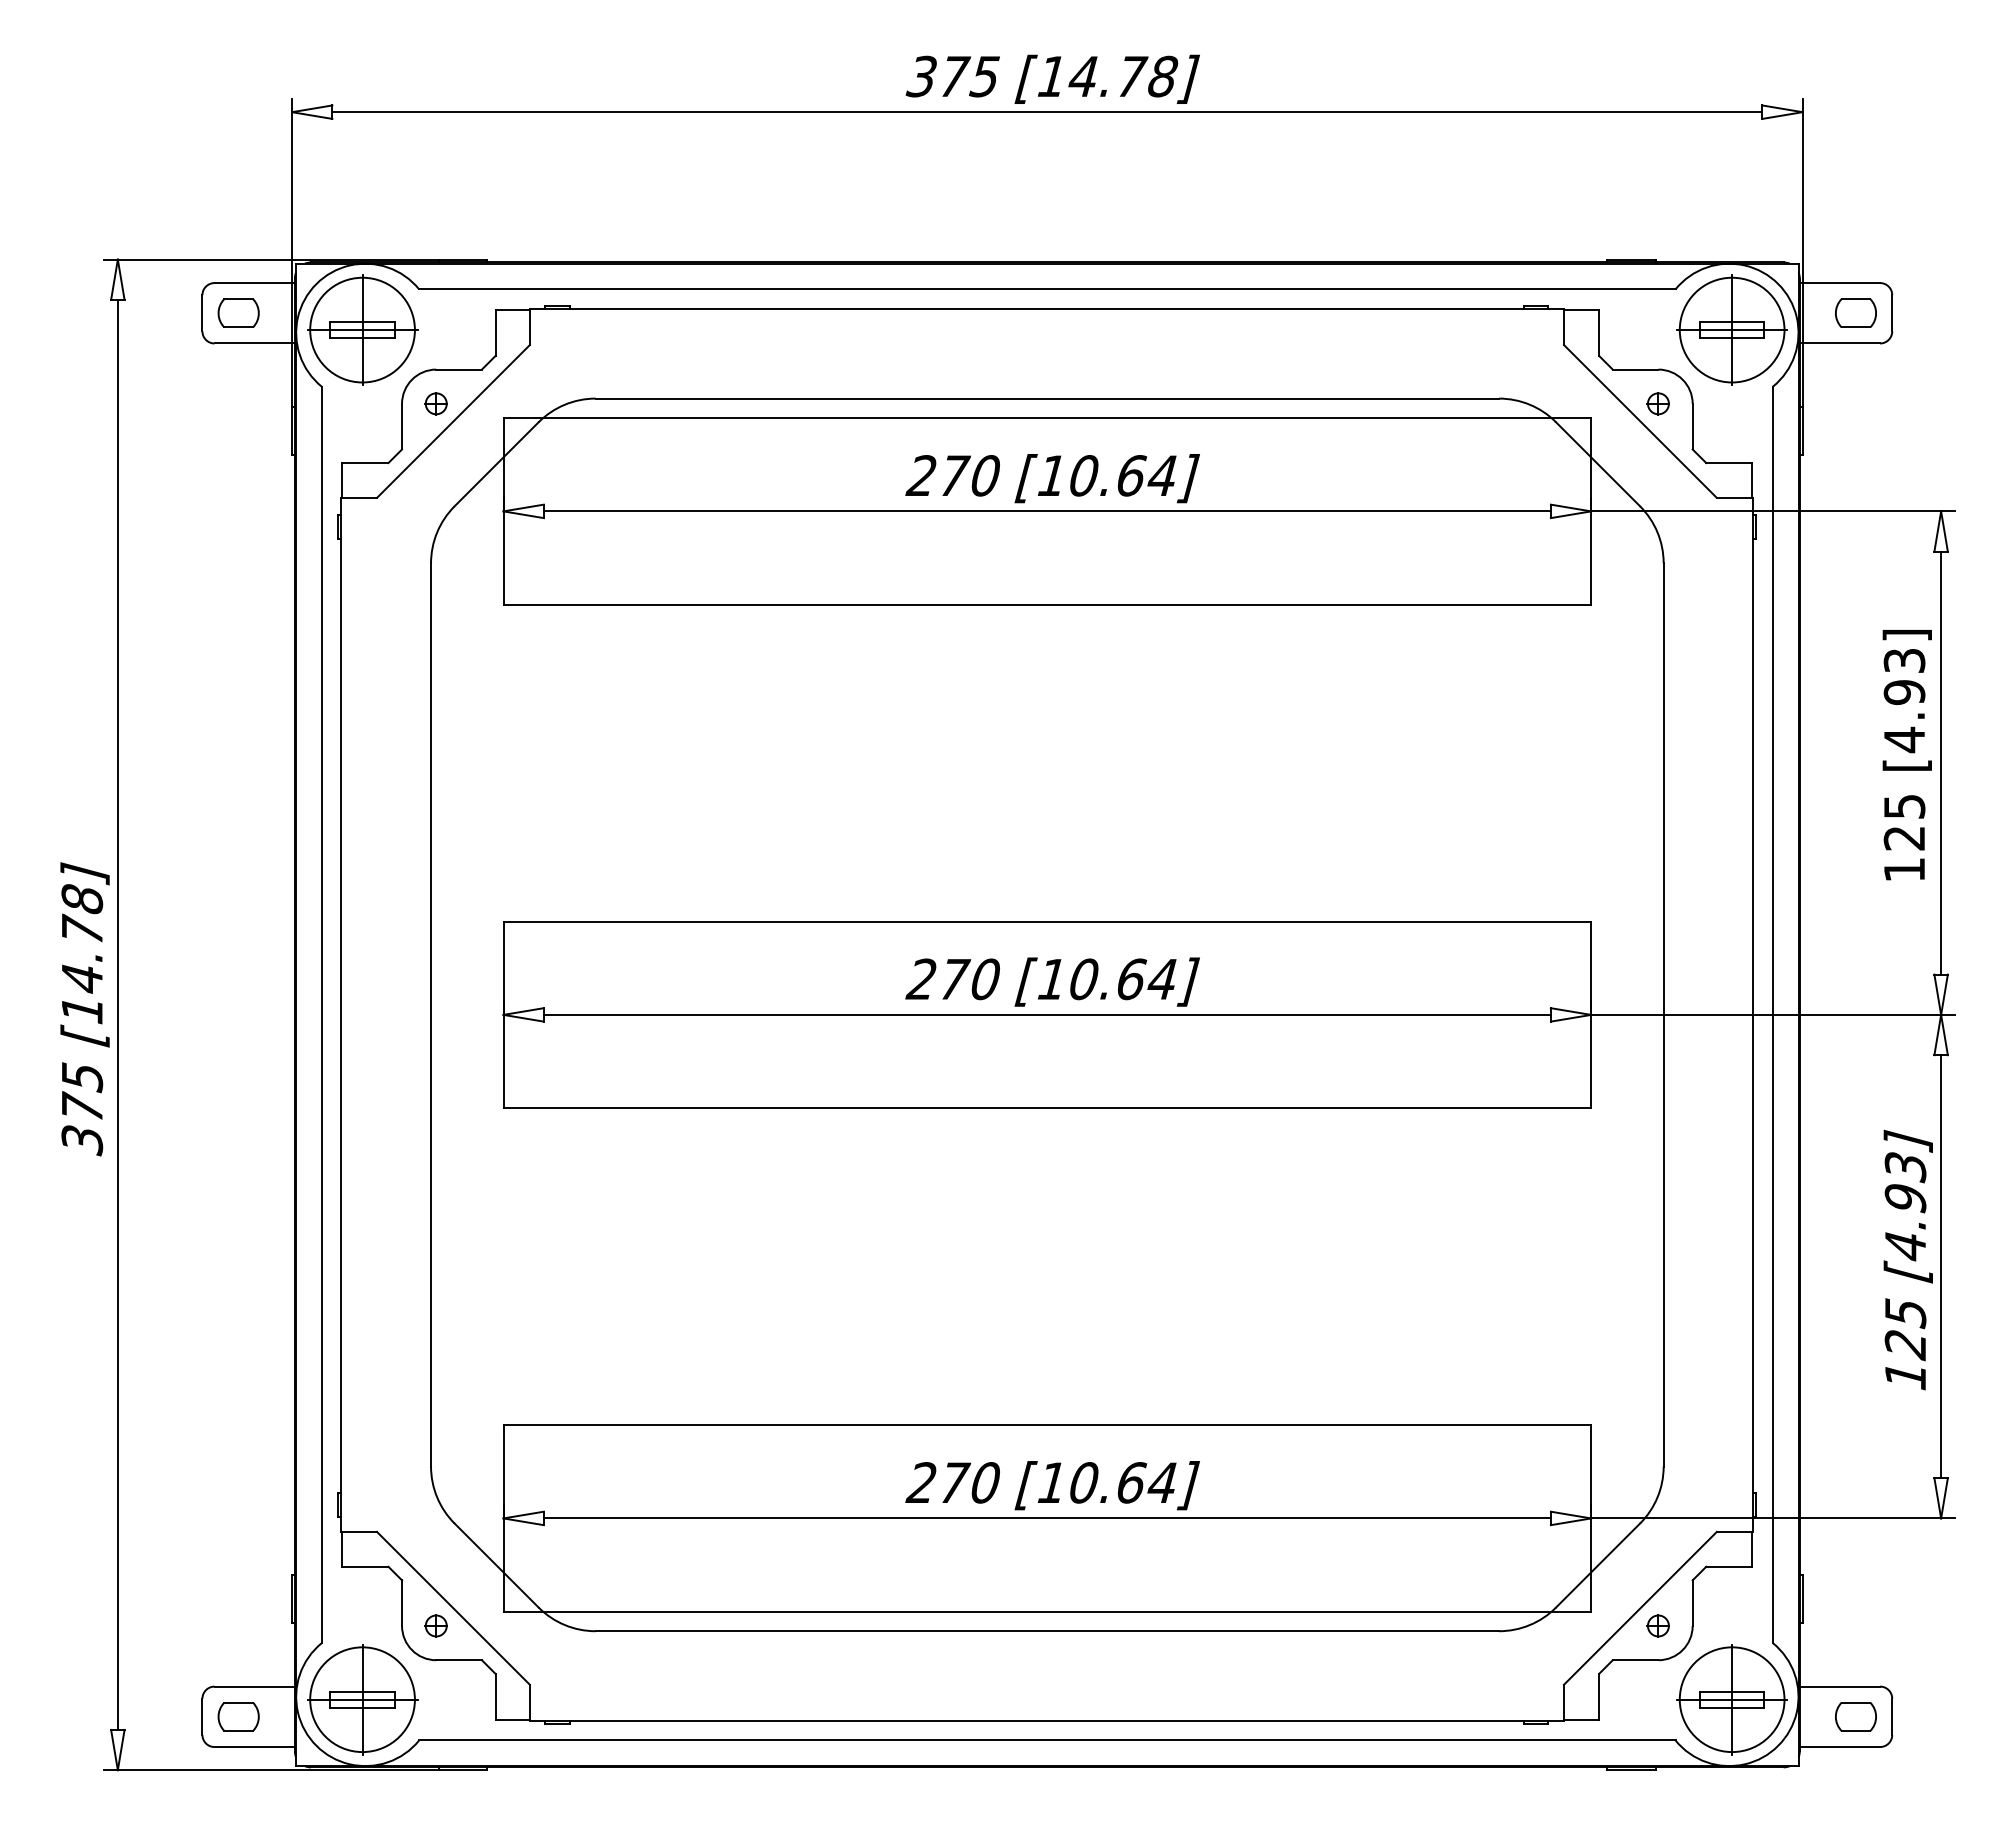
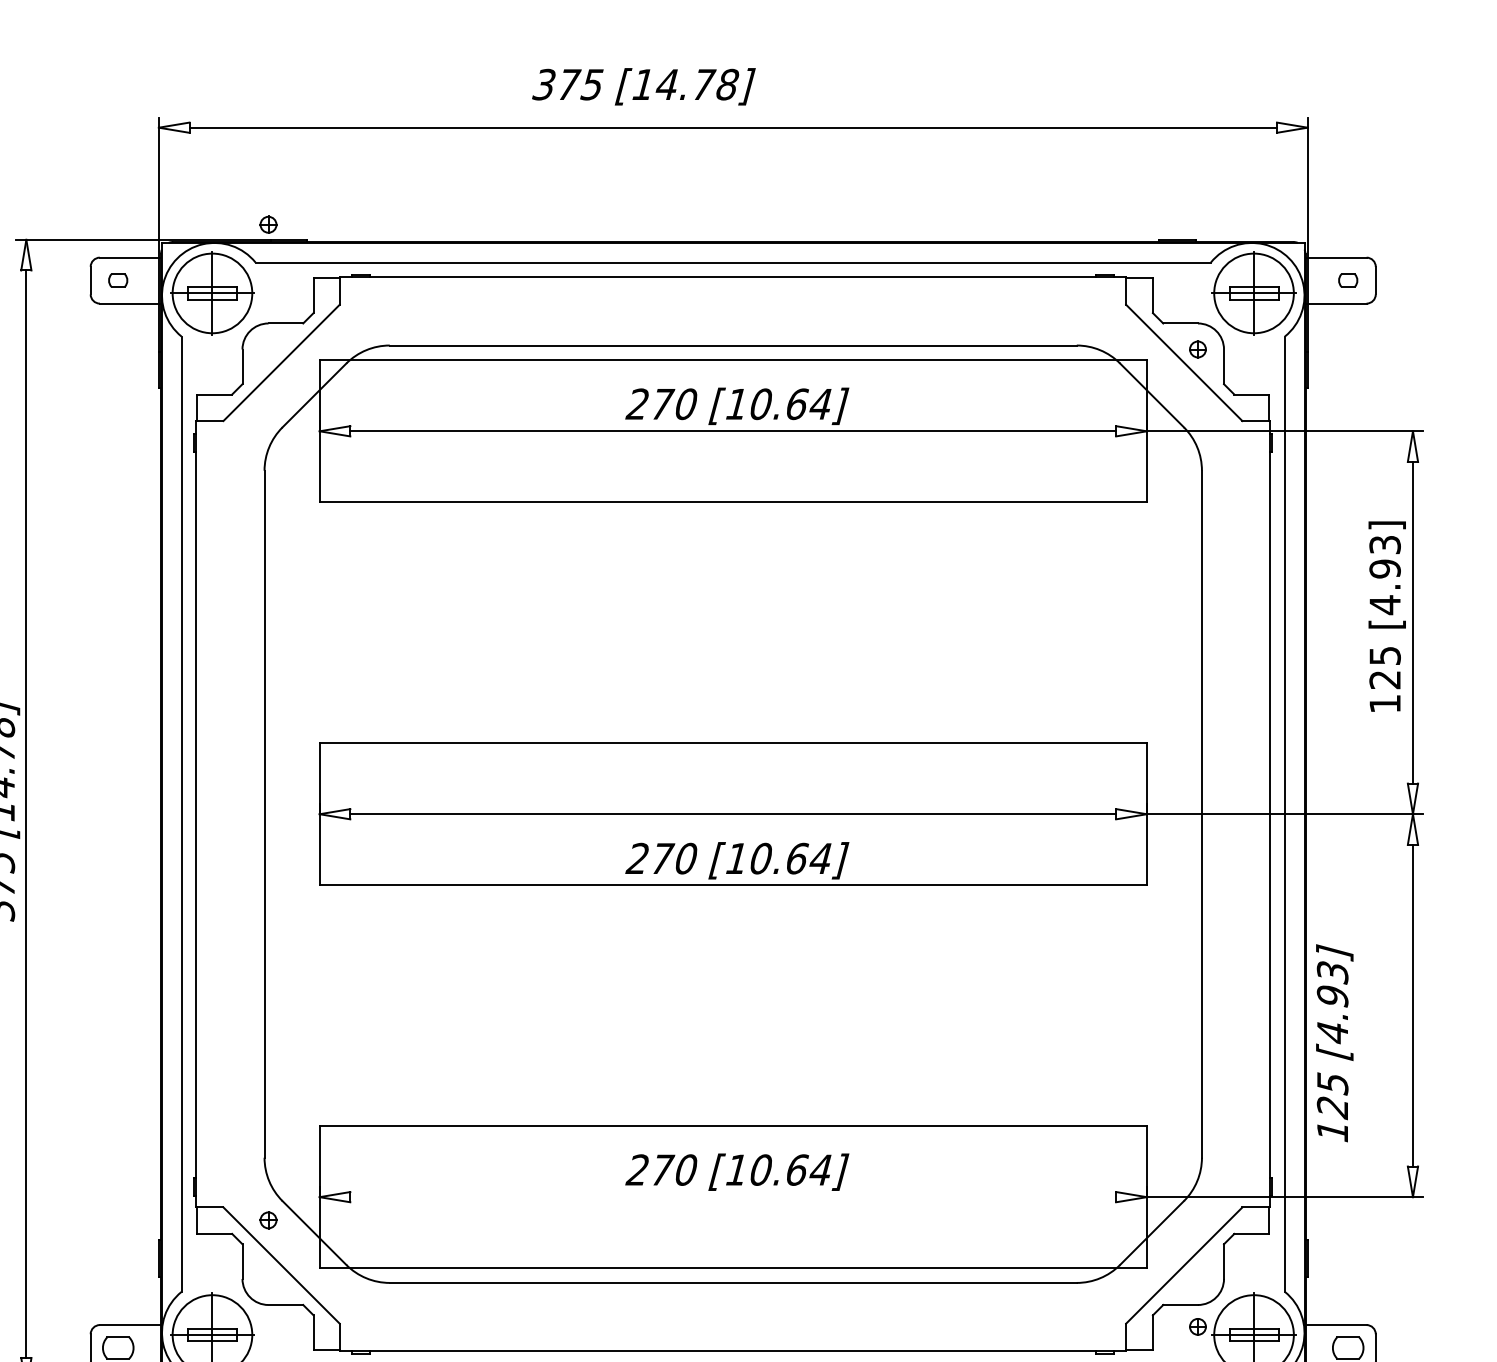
text: (1052, 78) -> (643, 86), moved
part: (238, 312) -> (118, 280), size x0.6
part: (1855, 312) -> (1347, 280), size x0.6
part: (435, 403) -> (267, 224), moved
text: (1052, 981) -> (737, 860), moved
text: (1907, 1259) -> (1334, 1042), moved
line: (1046, 1518) -> (732, 1197), removed
part: (435, 1625) -> (267, 1220), moved
part: (1657, 1625) -> (1197, 1326), moved

